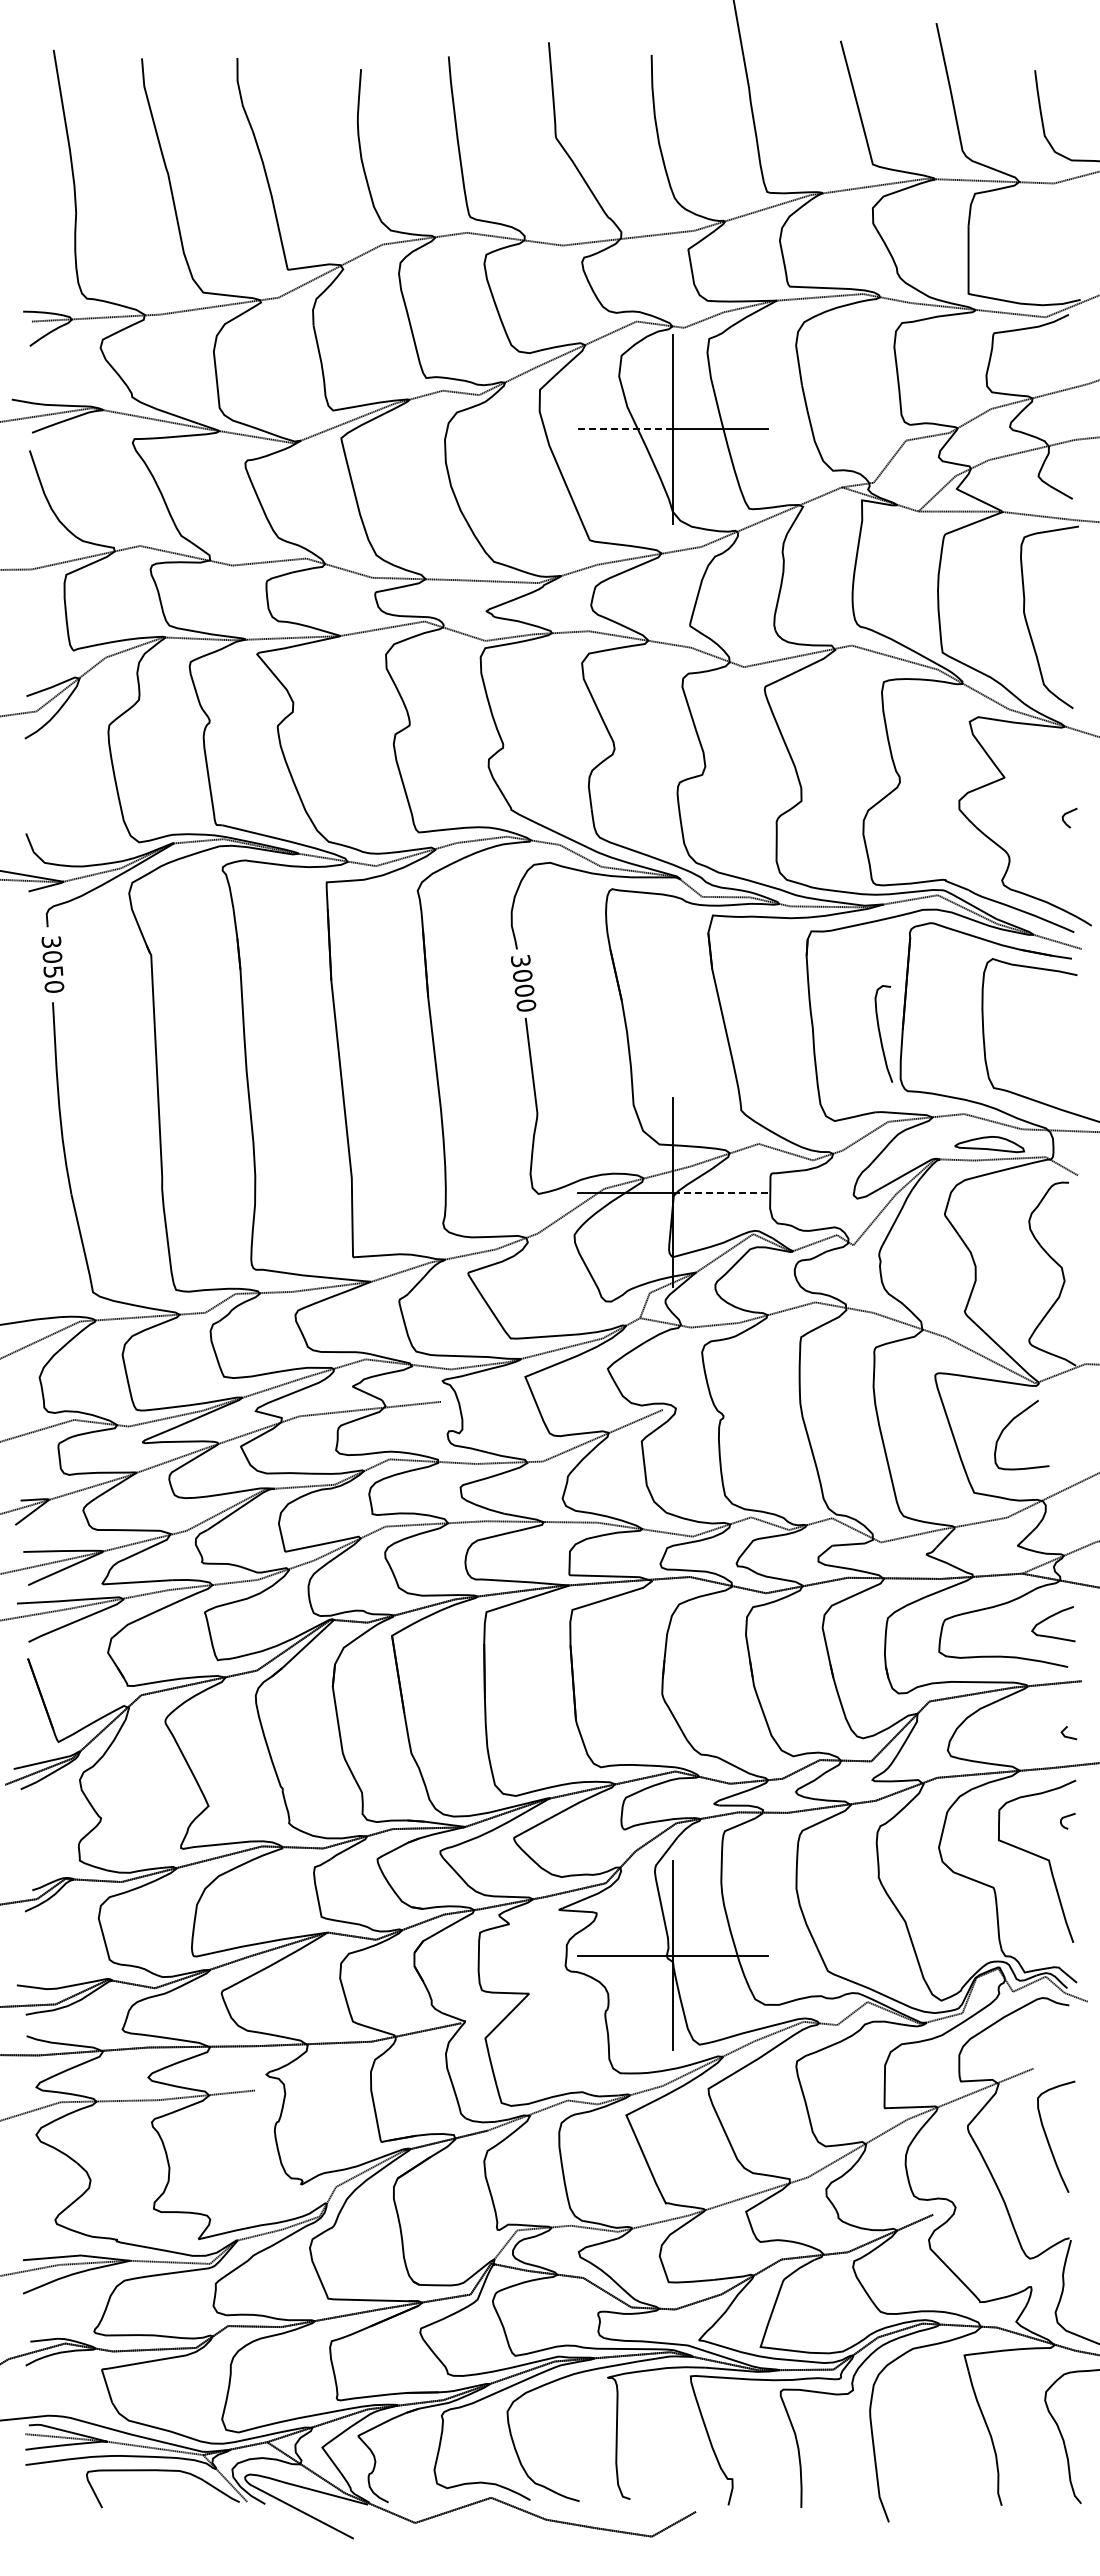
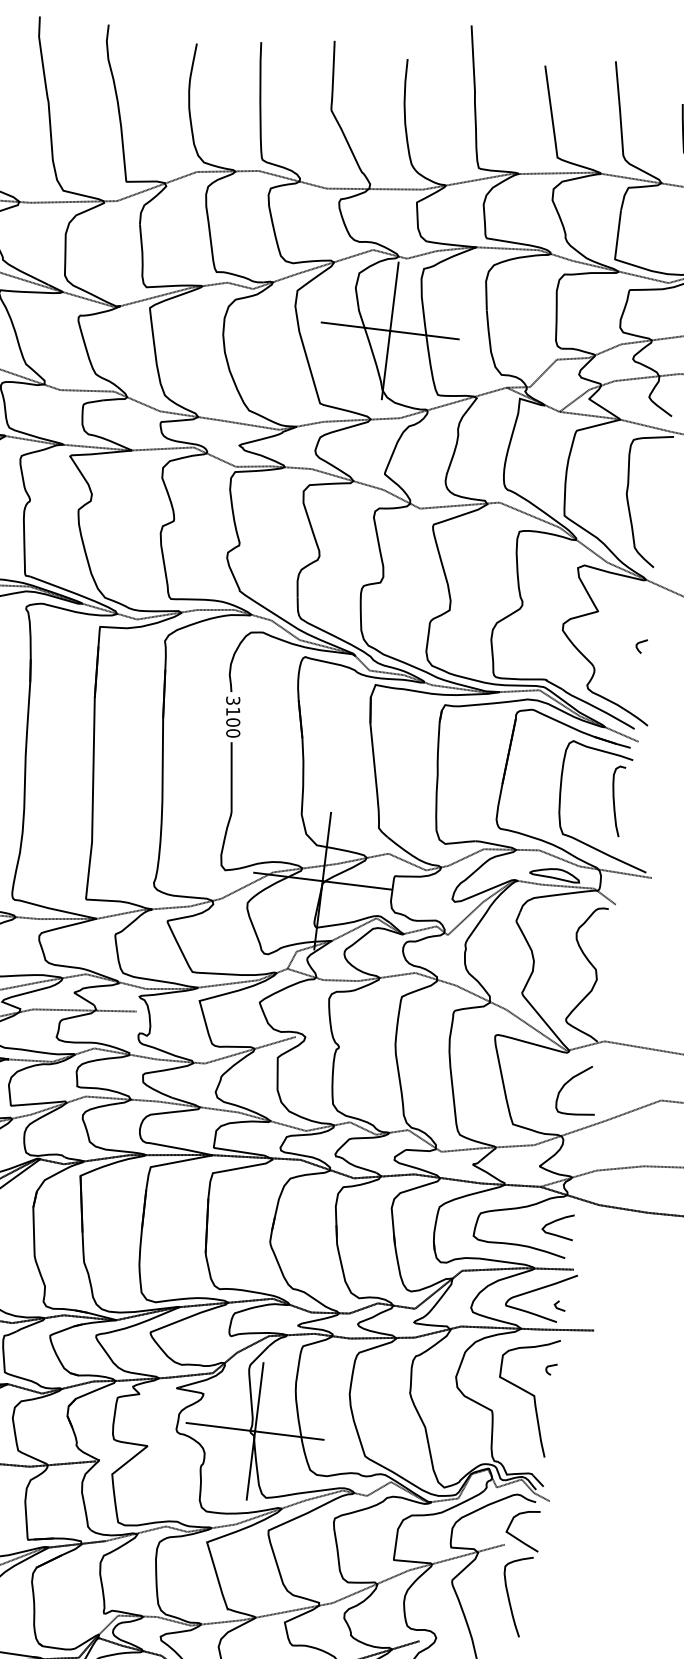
line: (625, 429) -> (355, 326), dashed -> solid
text: (522, 976) -> (232, 712), 3000 -> 3100
curve: (880, 1033) -> (614, 800), moved
line: (720, 1192) -> (356, 885), dashed -> solid
curve: (1010, 1423) -> (570, 1080), moved
curve: (1037, 1714) -> (538, 1289), added
curve: (1050, 2057) -> (517, 1538), added

